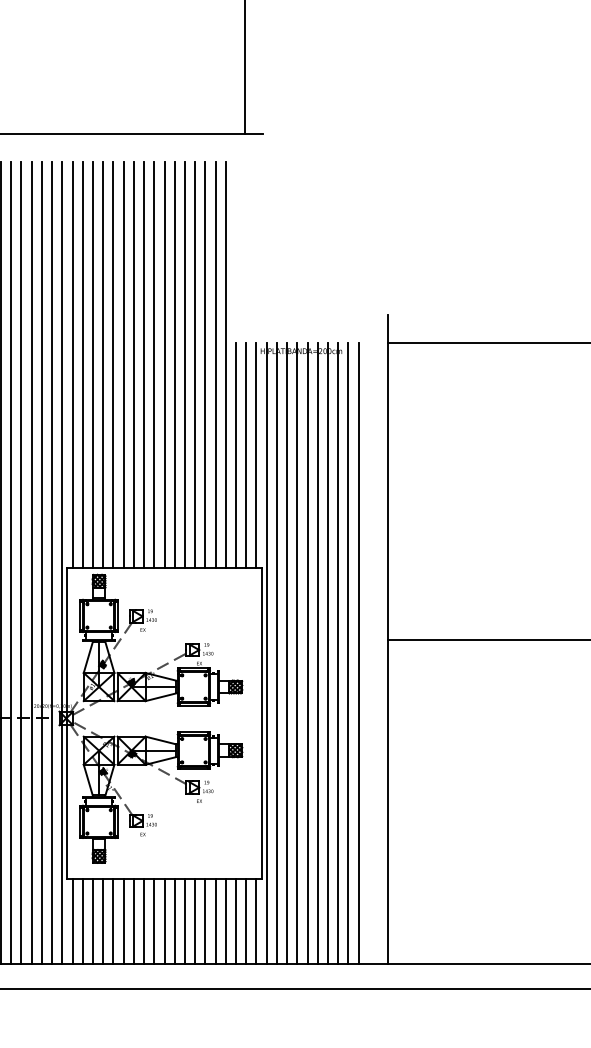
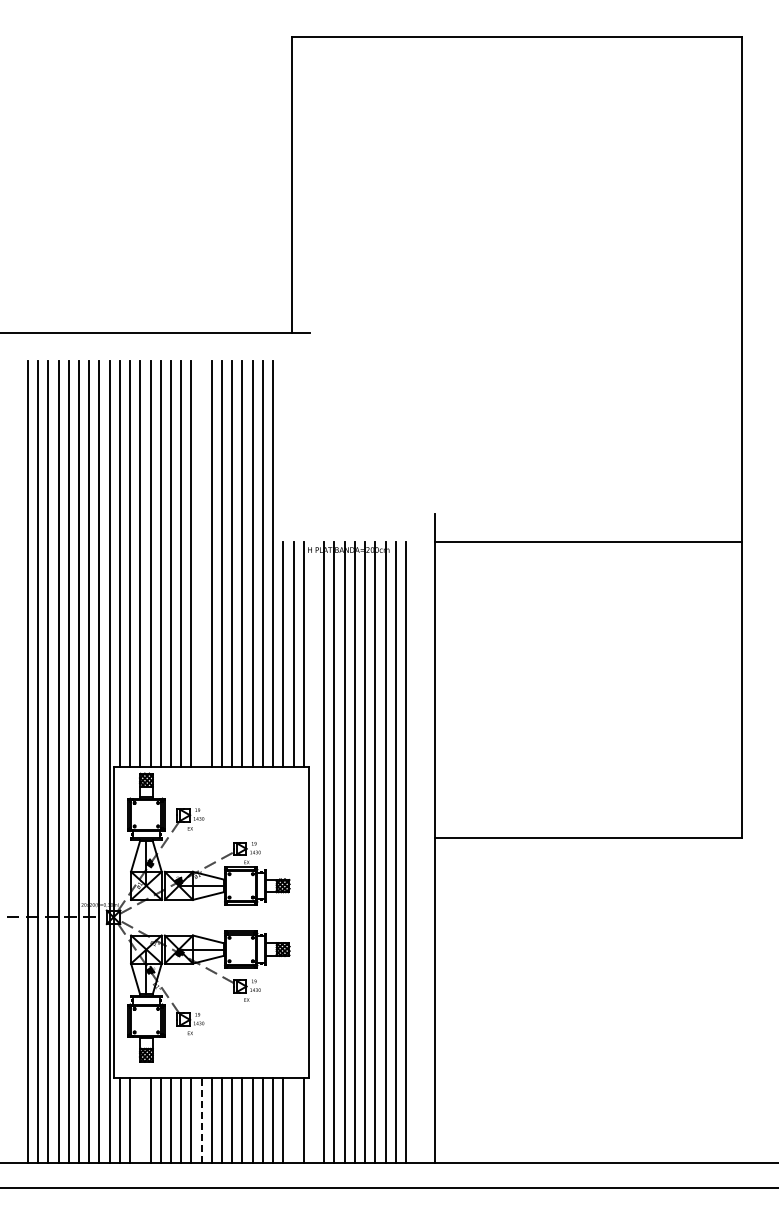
line: (154, 364) -> (201, 563), removed
line: (266, 653) -> (313, 852), removed
line: (93, 920) -> (140, 1119), removed
line: (246, 920) -> (293, 1119), removed
line: (154, 921) -> (201, 1120), solid -> dashed

